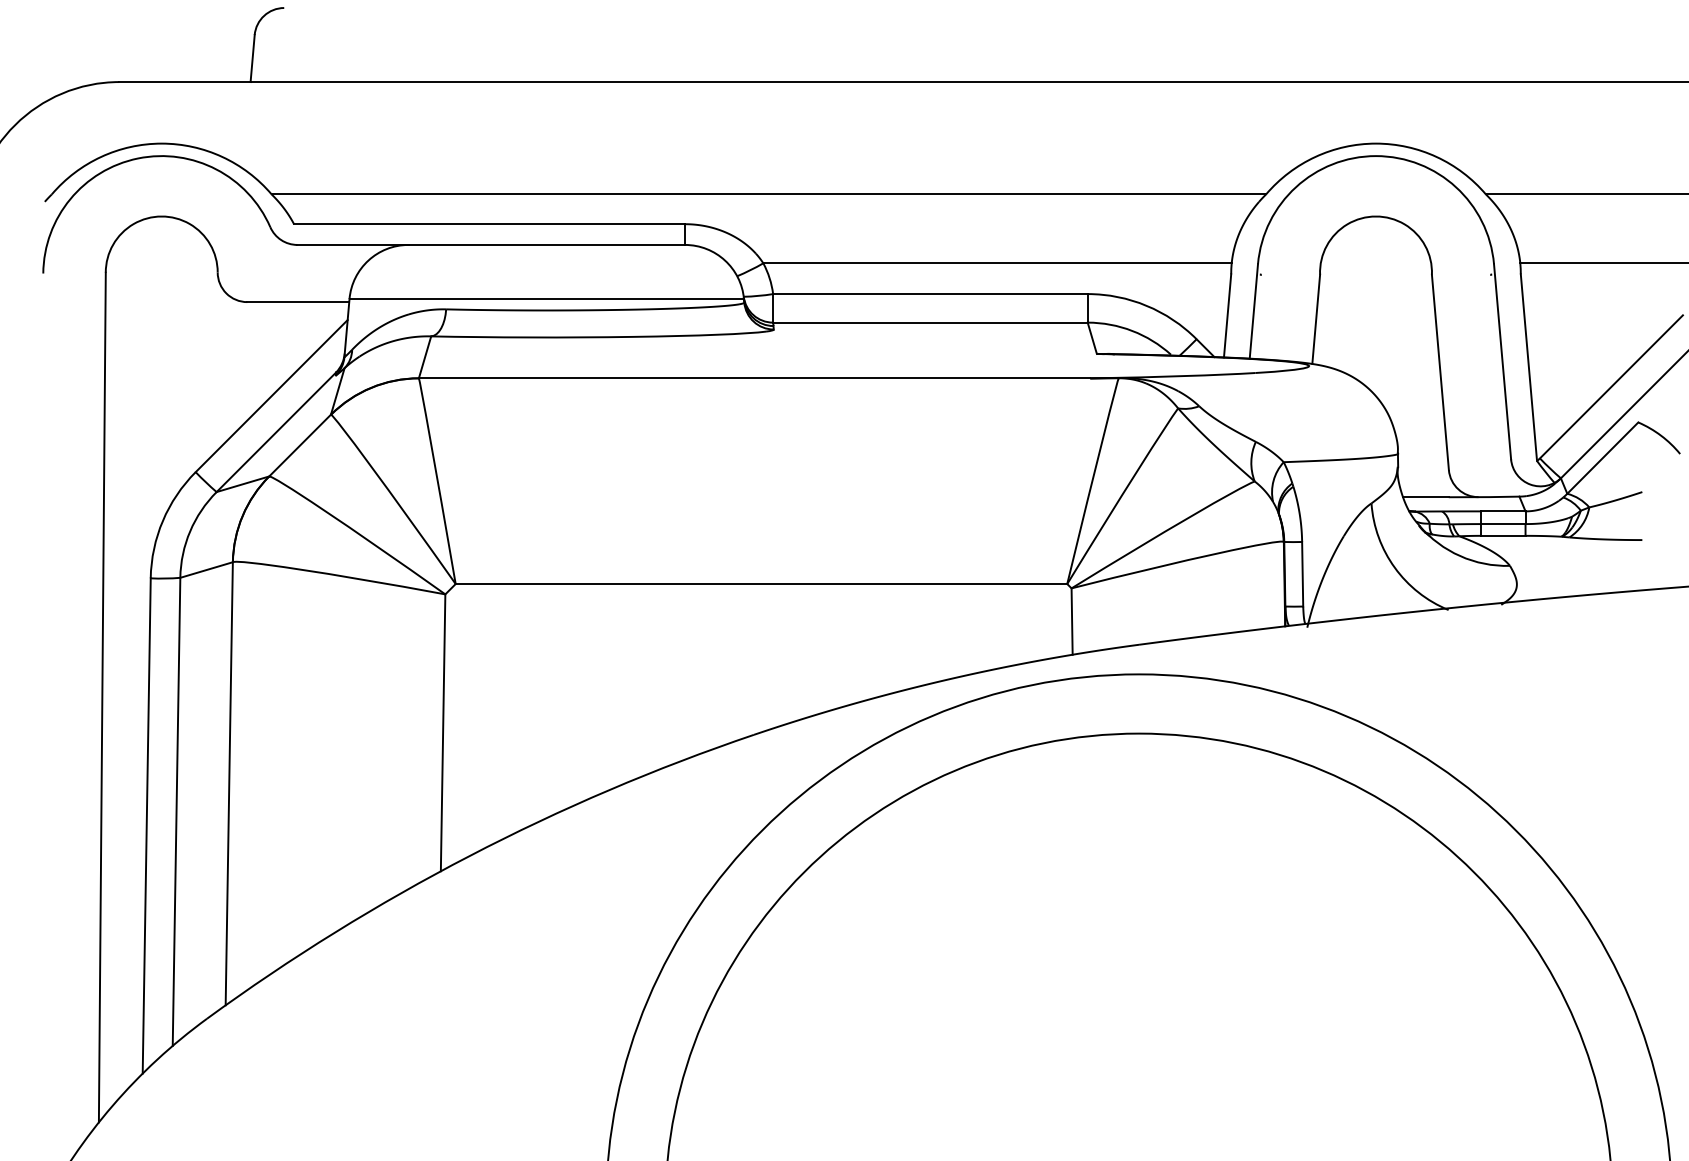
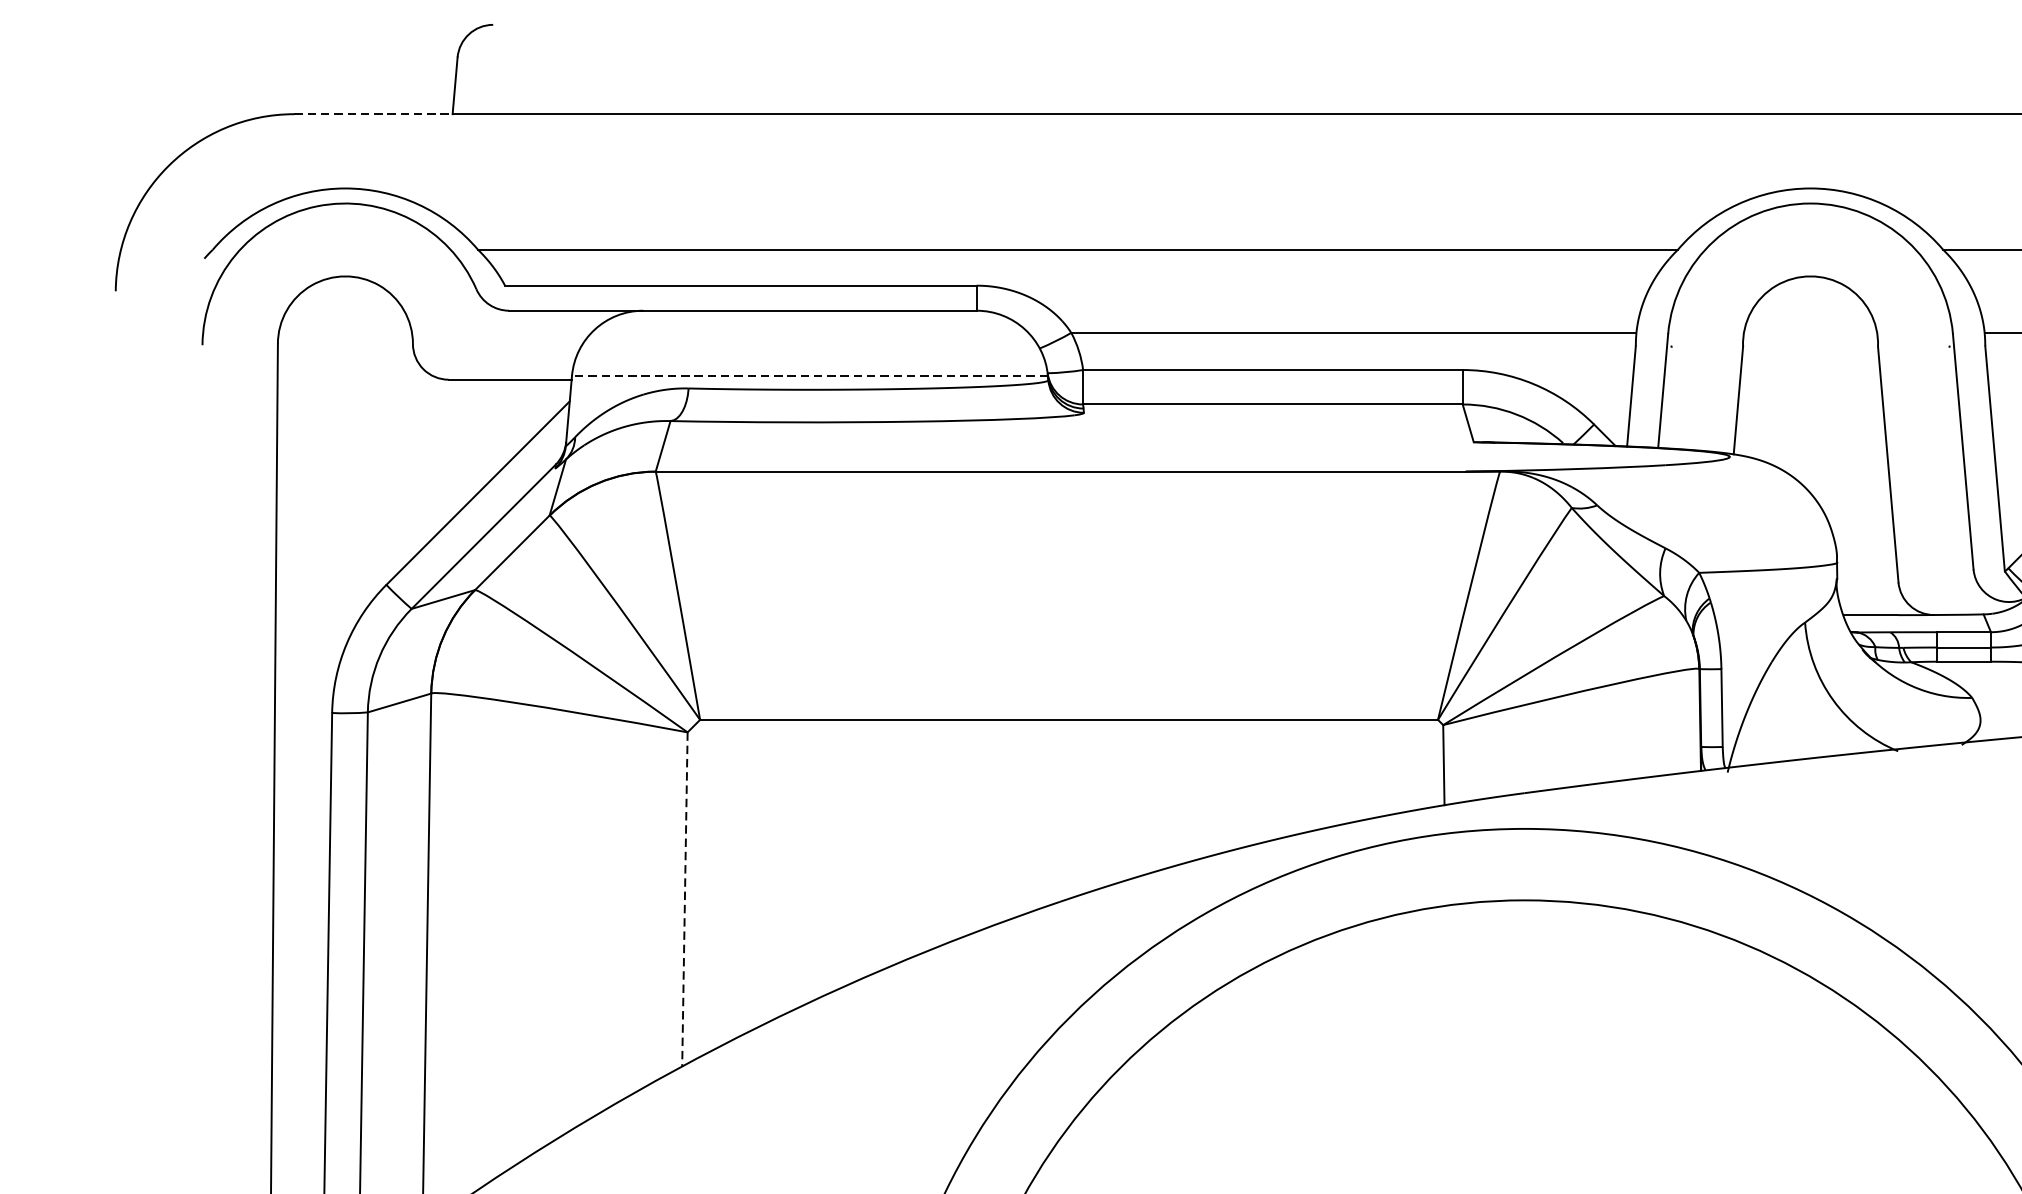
line: (185, 82) -> (374, 114), solid -> dashed
line: (546, 299) -> (809, 376), solid -> dashed
line: (443, 733) -> (685, 900), solid -> dashed

